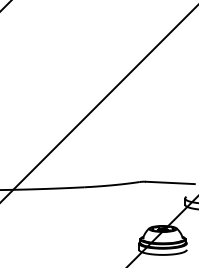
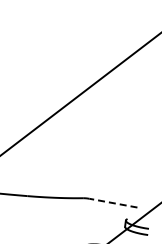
line: (169, 182) -> (112, 202), solid -> dashed

